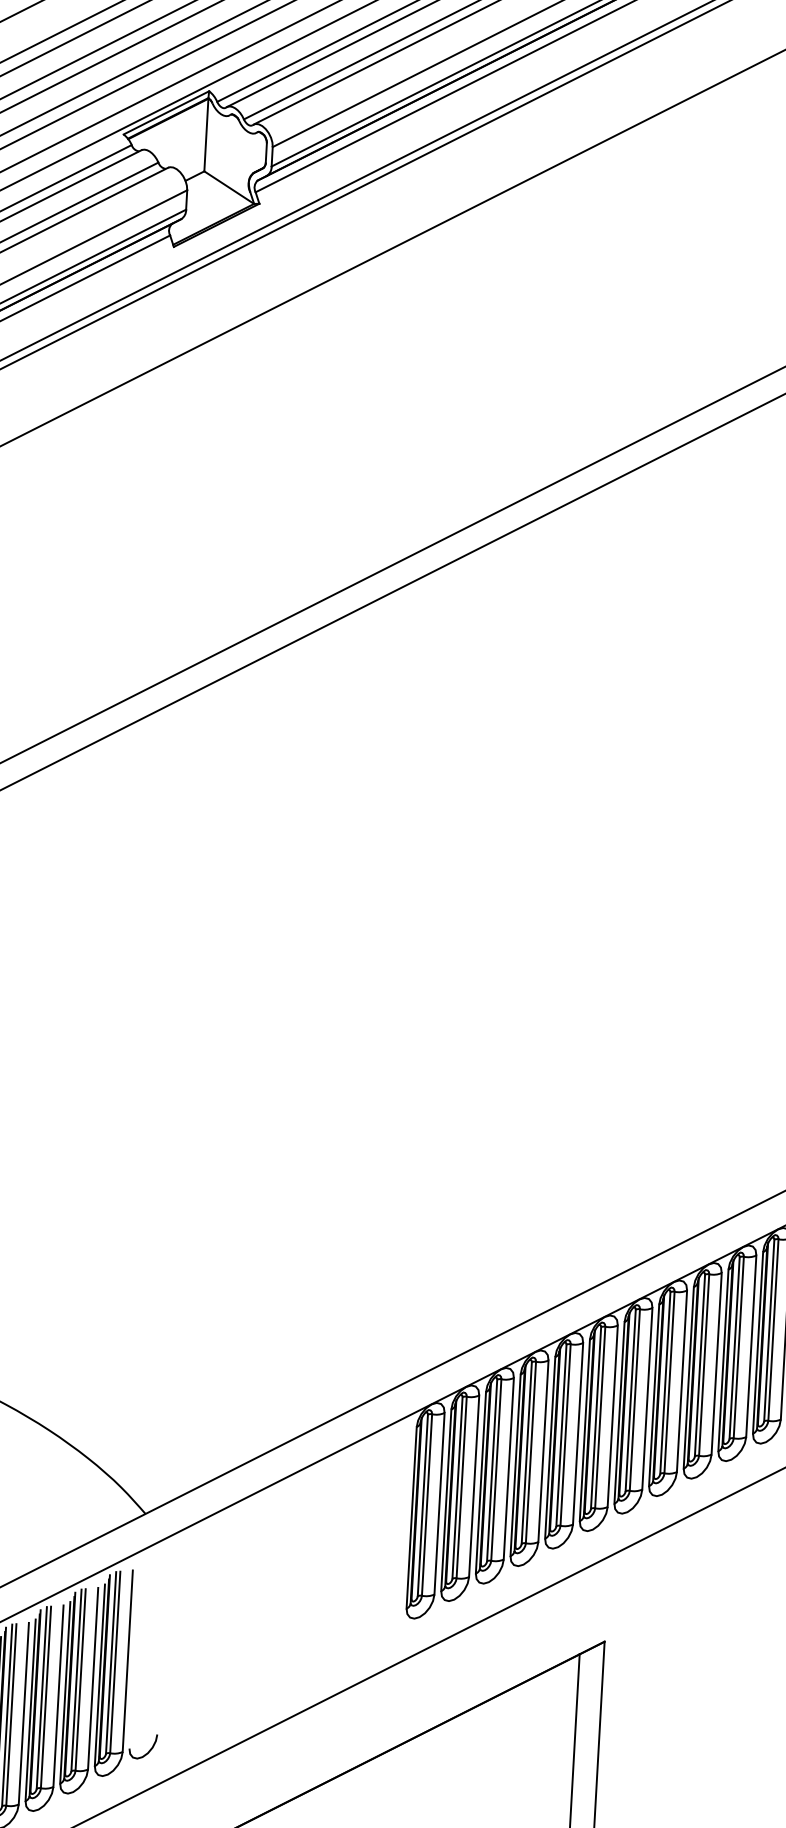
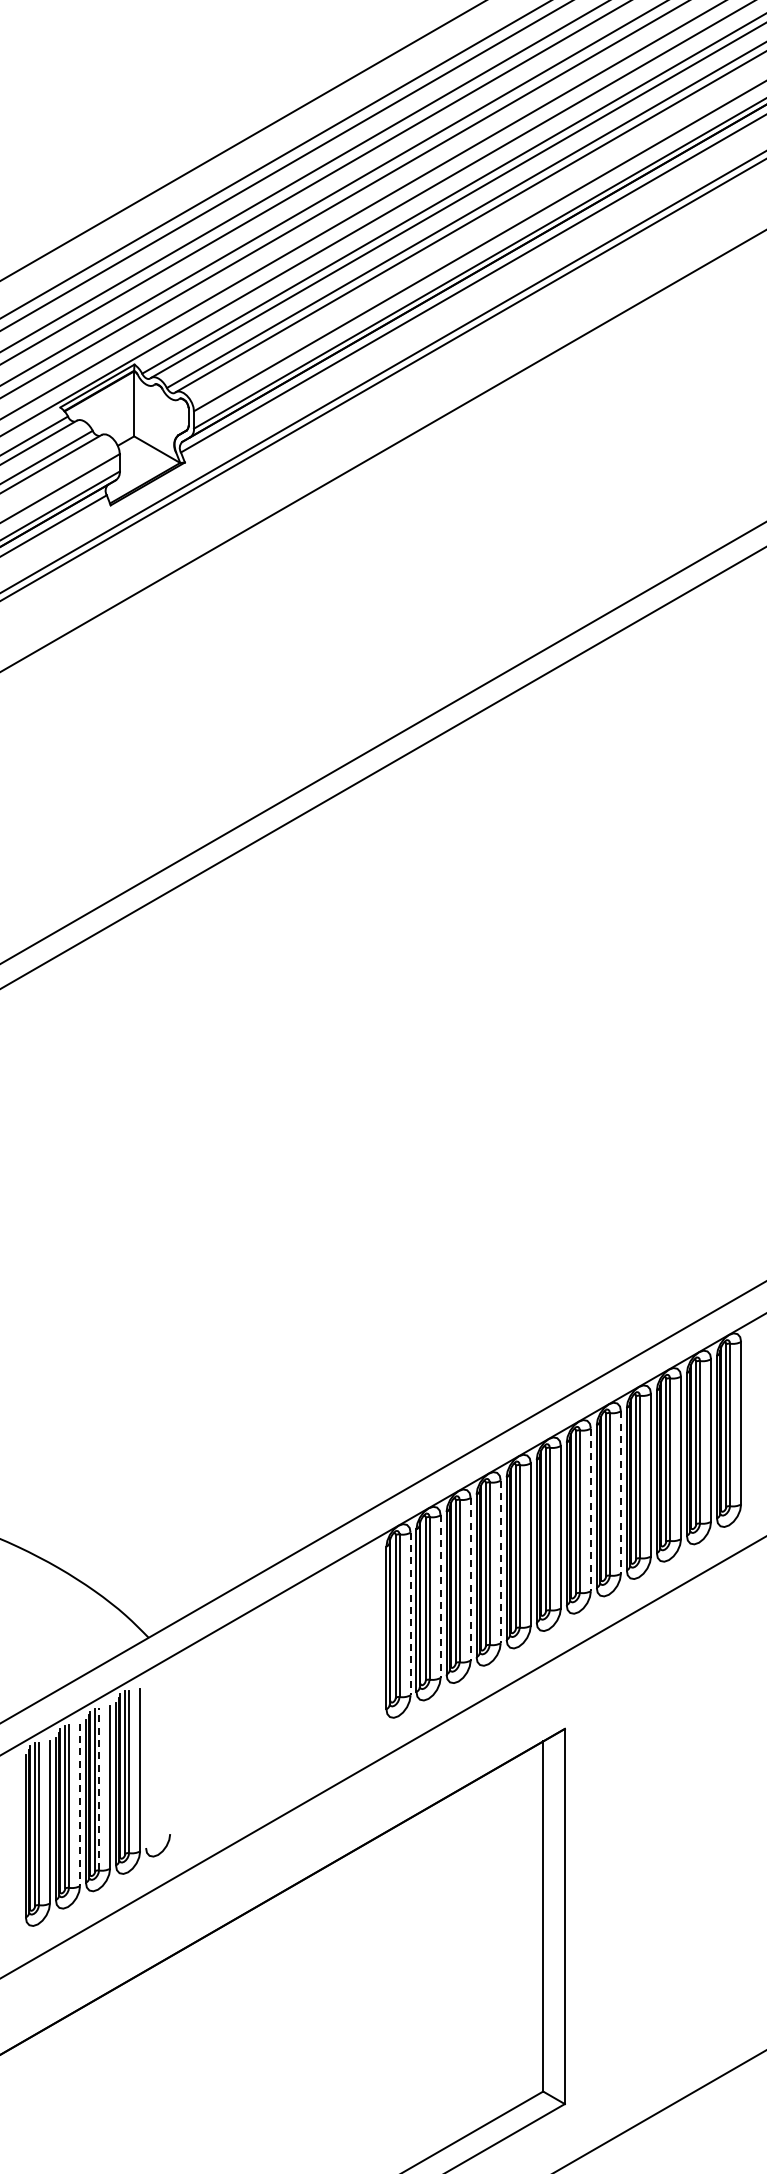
line: (681, 1382) -> (620, 1493), solid -> dashed
line: (646, 1399) -> (590, 1510), solid -> dashed
line: (543, 1451) -> (500, 1562), solid -> dashed
line: (508, 1468) -> (470, 1579), solid -> dashed
line: (473, 1487) -> (440, 1597), solid -> dashed
line: (439, 1504) -> (410, 1614), solid -> dashed
line: (81, 1679) -> (99, 1788), solid -> dashed
line: (58, 1696) -> (80, 1805), solid -> dashed

